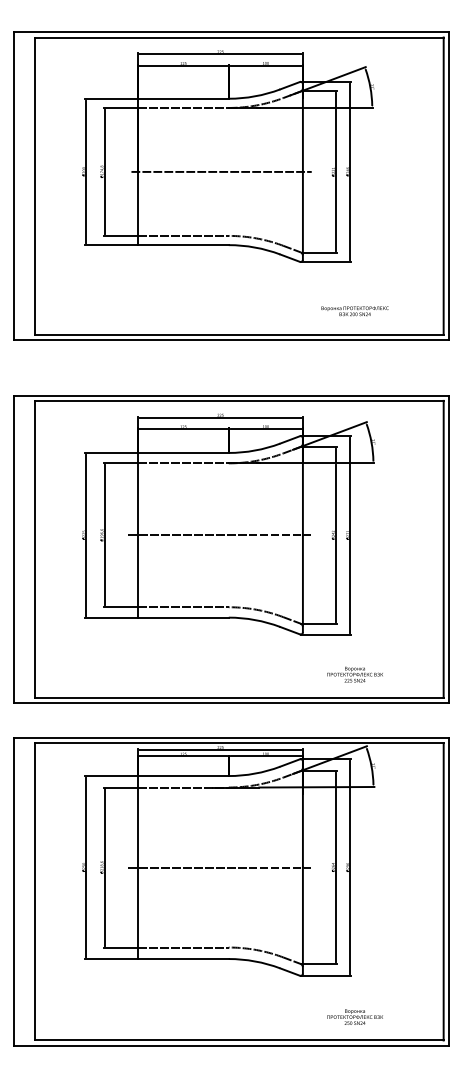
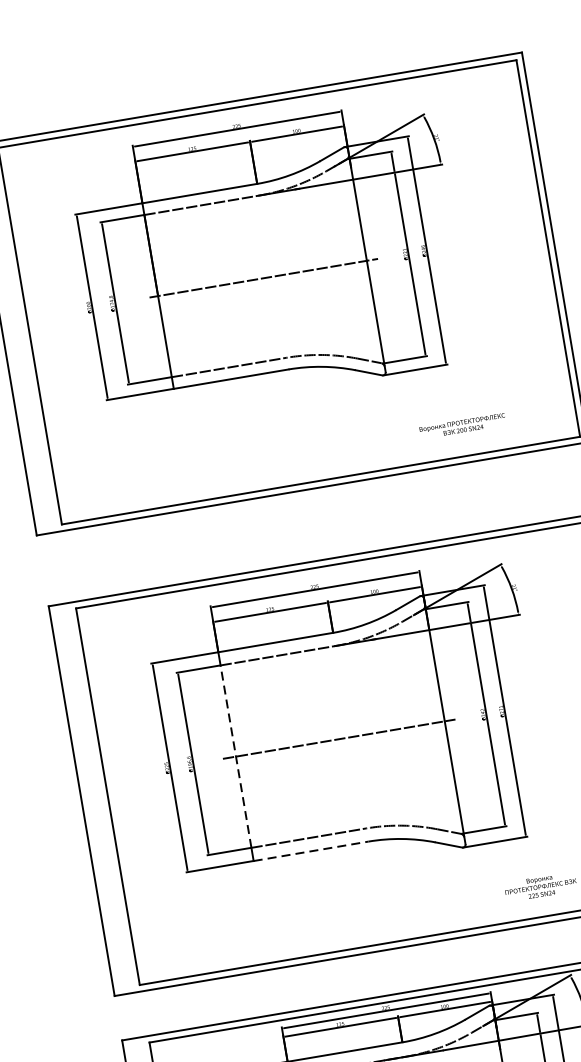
line: (138, 535) -> (236, 756), solid -> dashed
line: (184, 617) -> (312, 850), solid -> dashed

